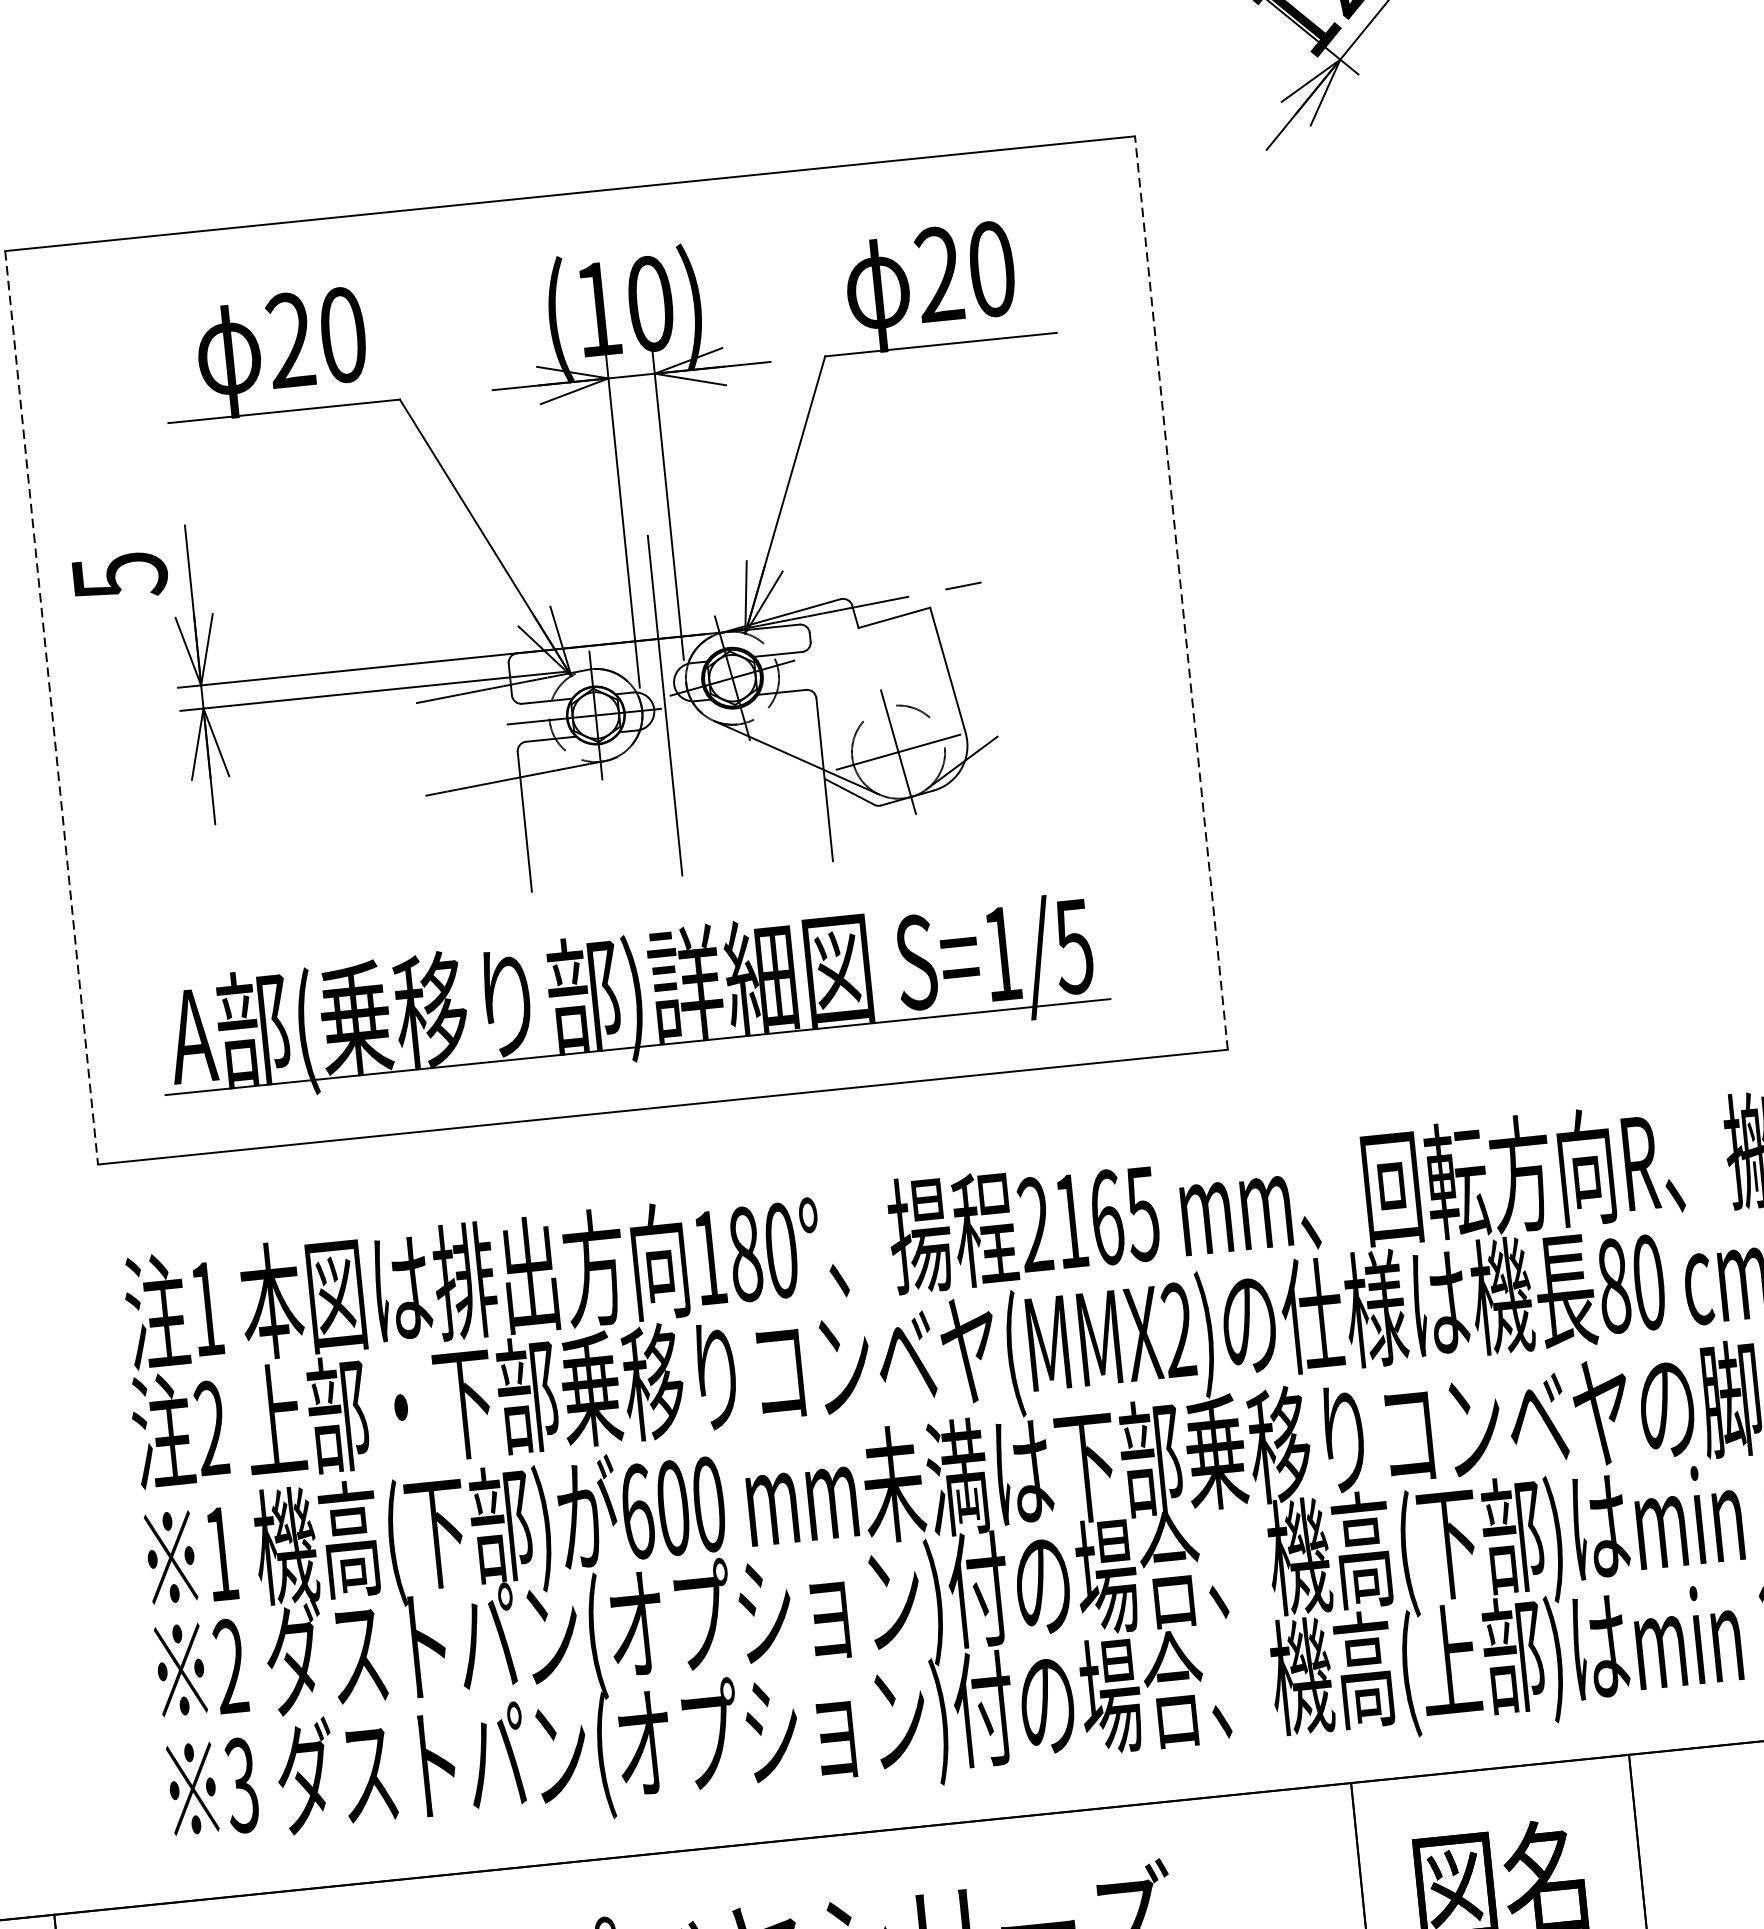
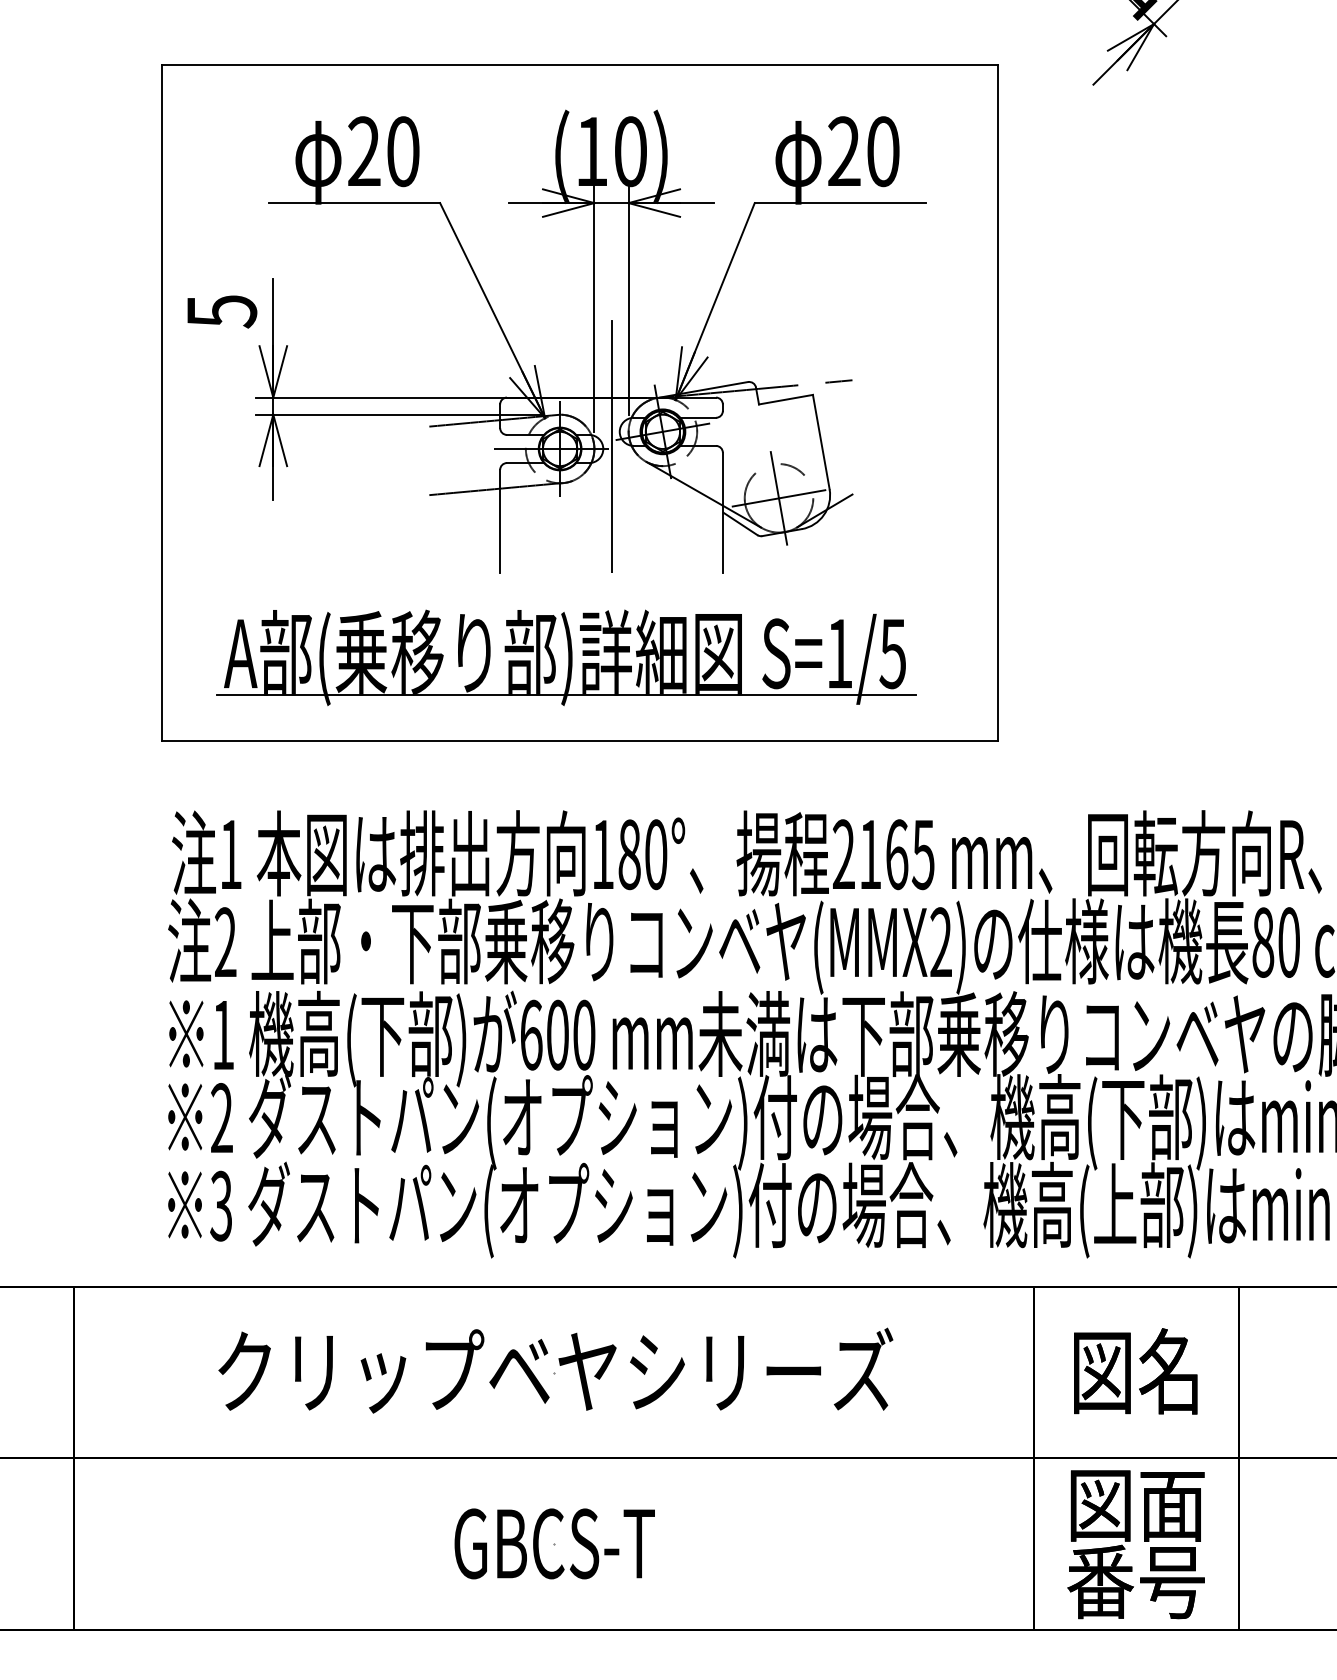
line: (1180, 592) -> (997, 402), dashed -> solid
line: (52, 707) -> (162, 402), dashed -> solid

